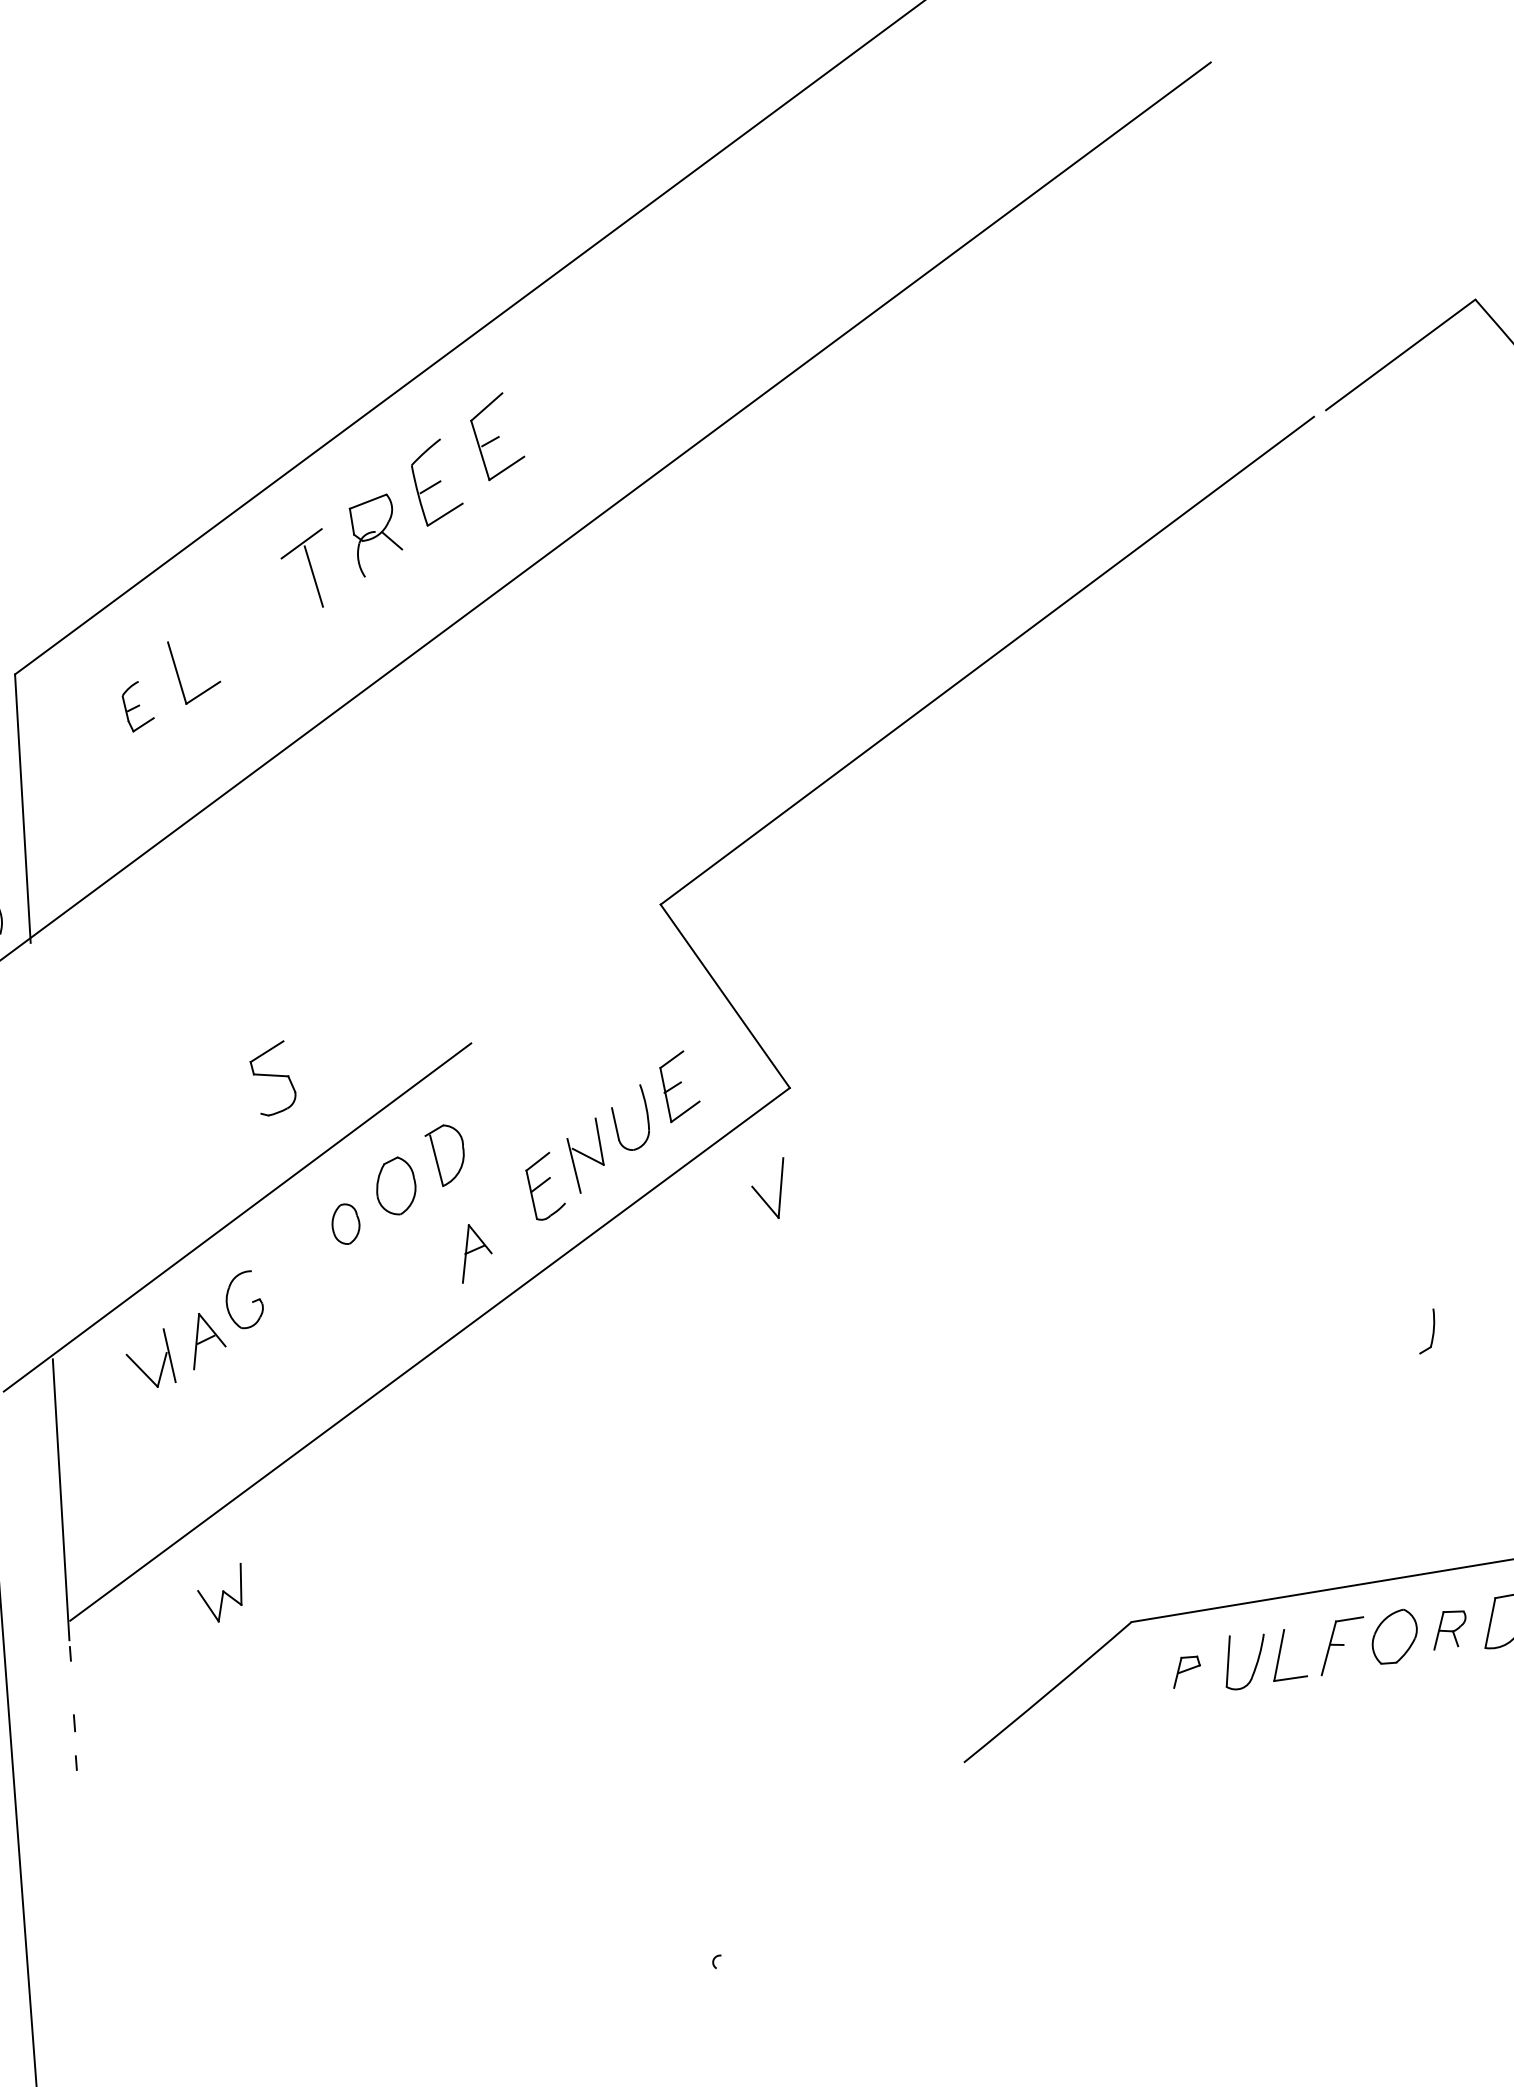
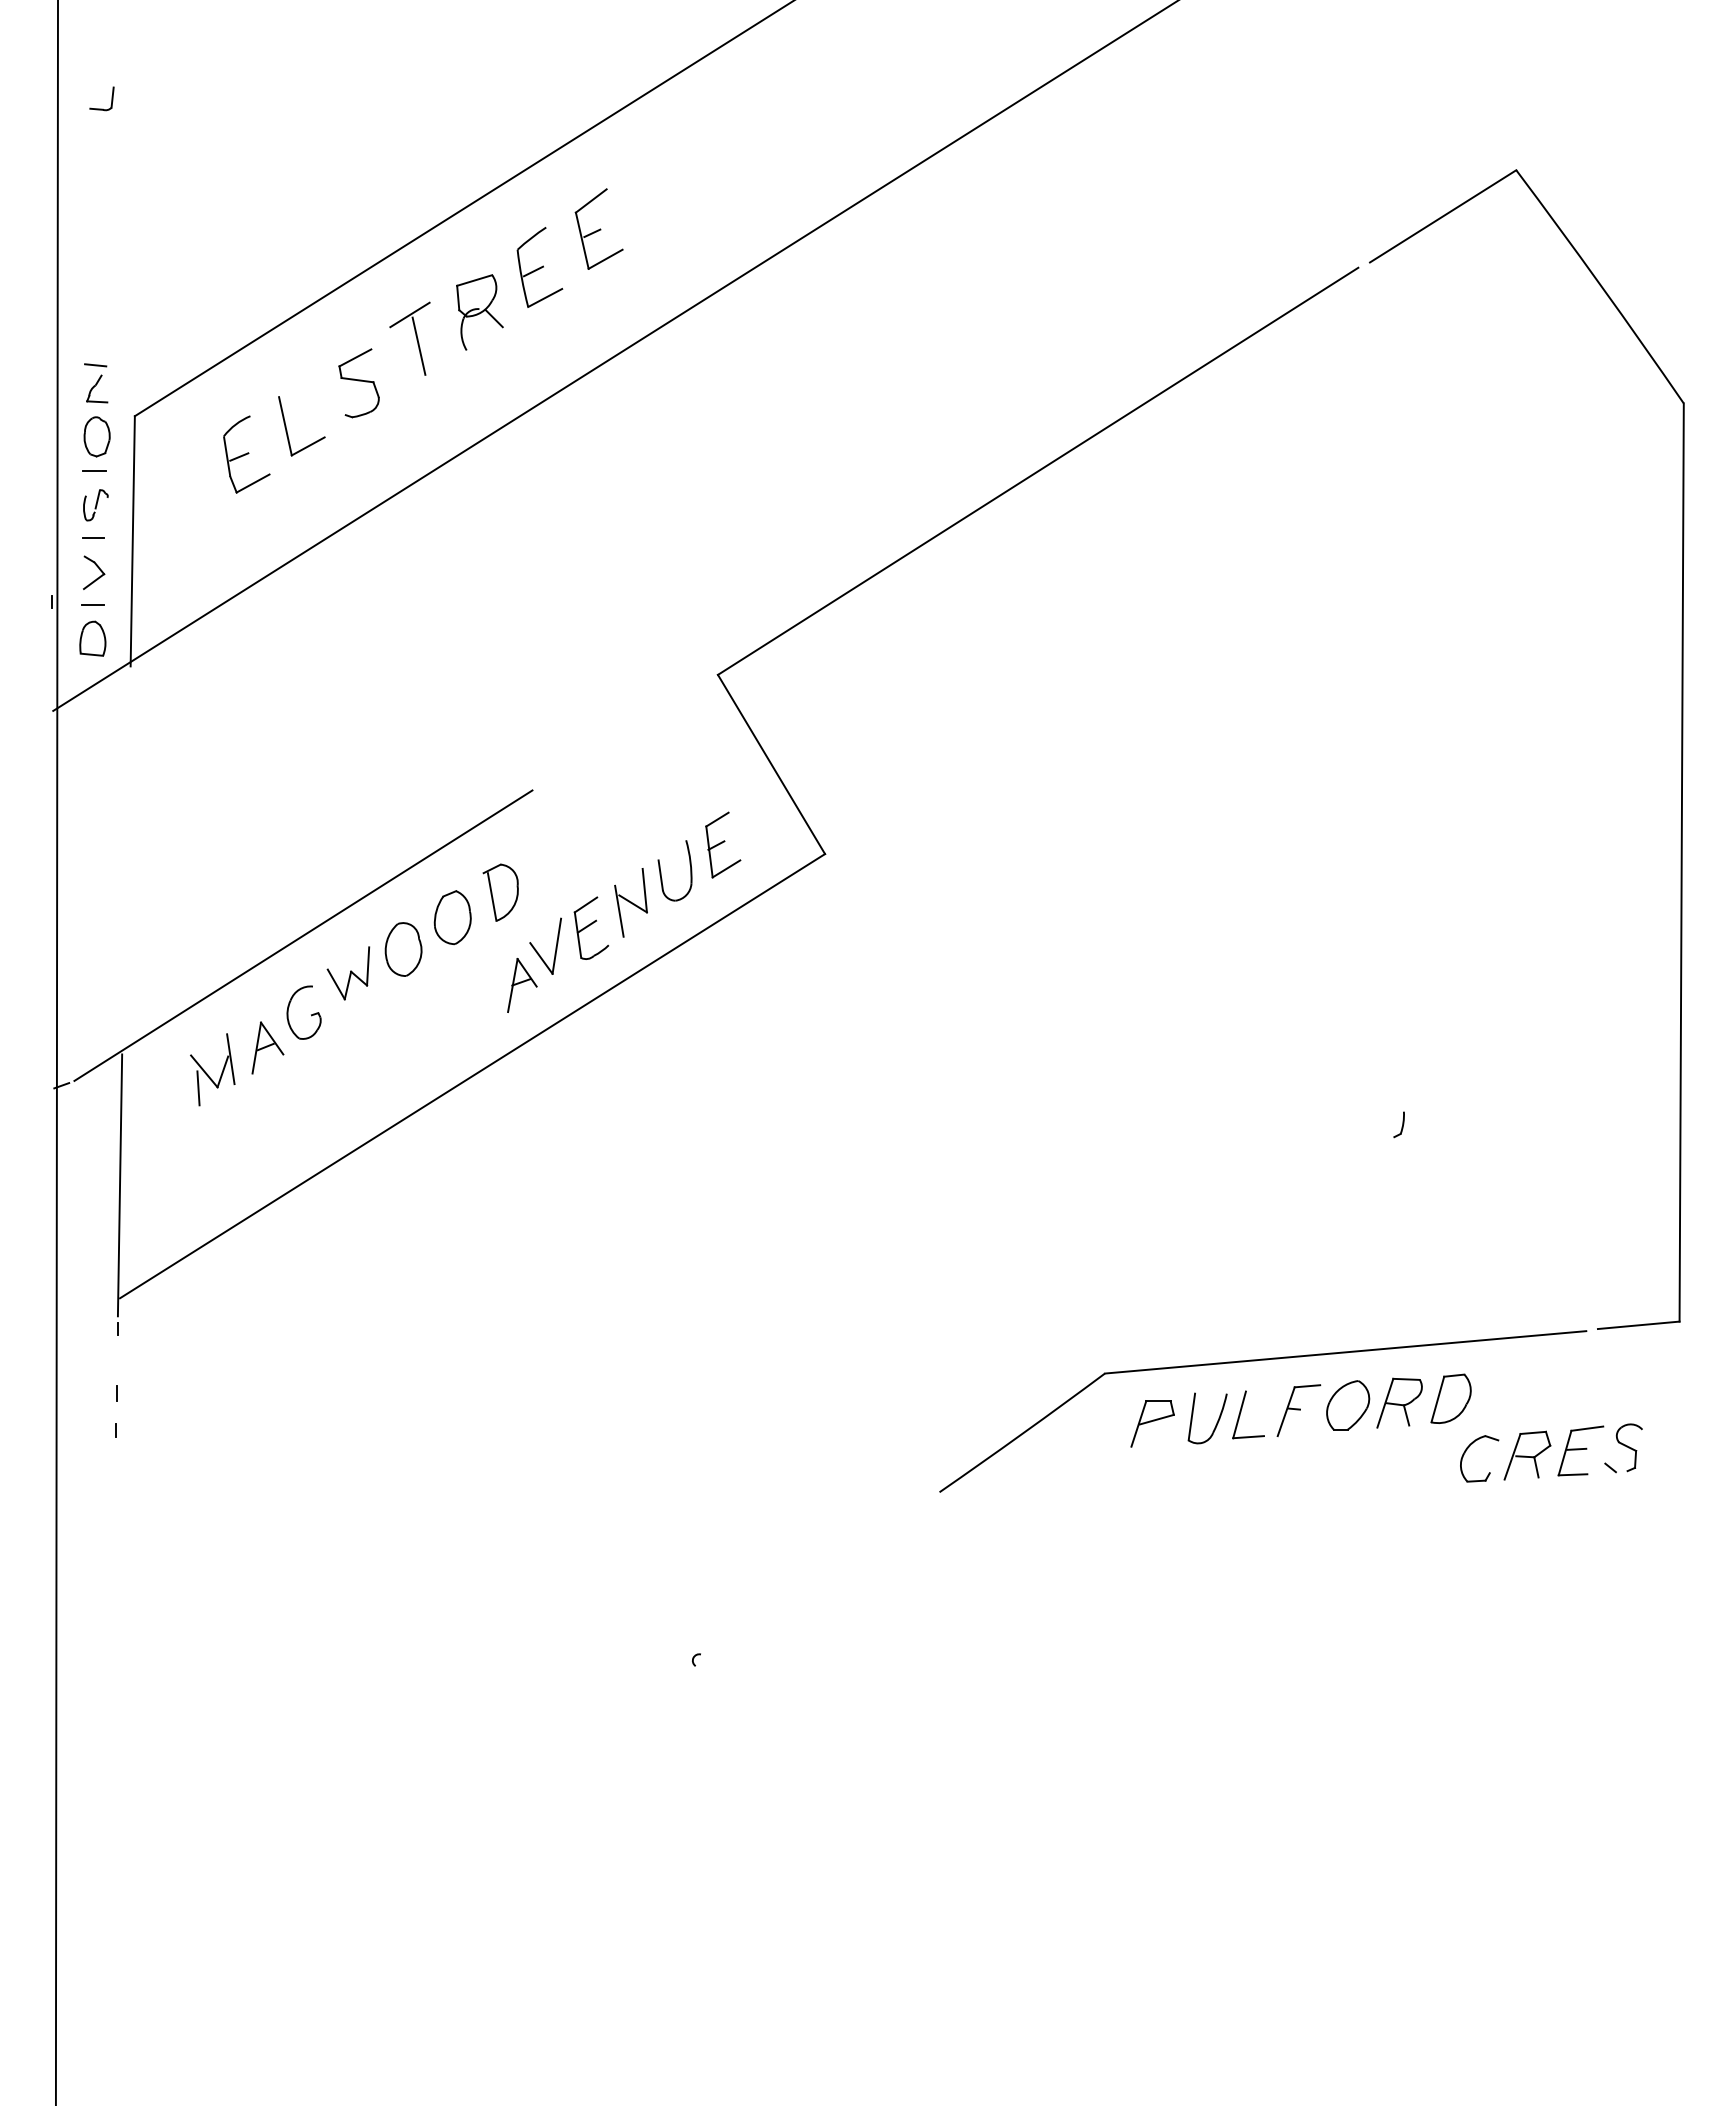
part: (137, 706) -> (246, 454), size x1.67
part: (272, 1078) -> (358, 383), moved
part: (759, 1193) -> (536, 949), moved
part: (345, 1224) -> (403, 949), size x1.43
part: (1426, 1331) -> (1398, 1124), size x0.62
line: (137, 1389) -> (198, 1088), added
part: (220, 1593) -> (348, 973), moved
part: (1449, 1629) -> (1399, 1402), size x1.43
part: (1186, 1671) -> (1152, 1423), size x1.67

